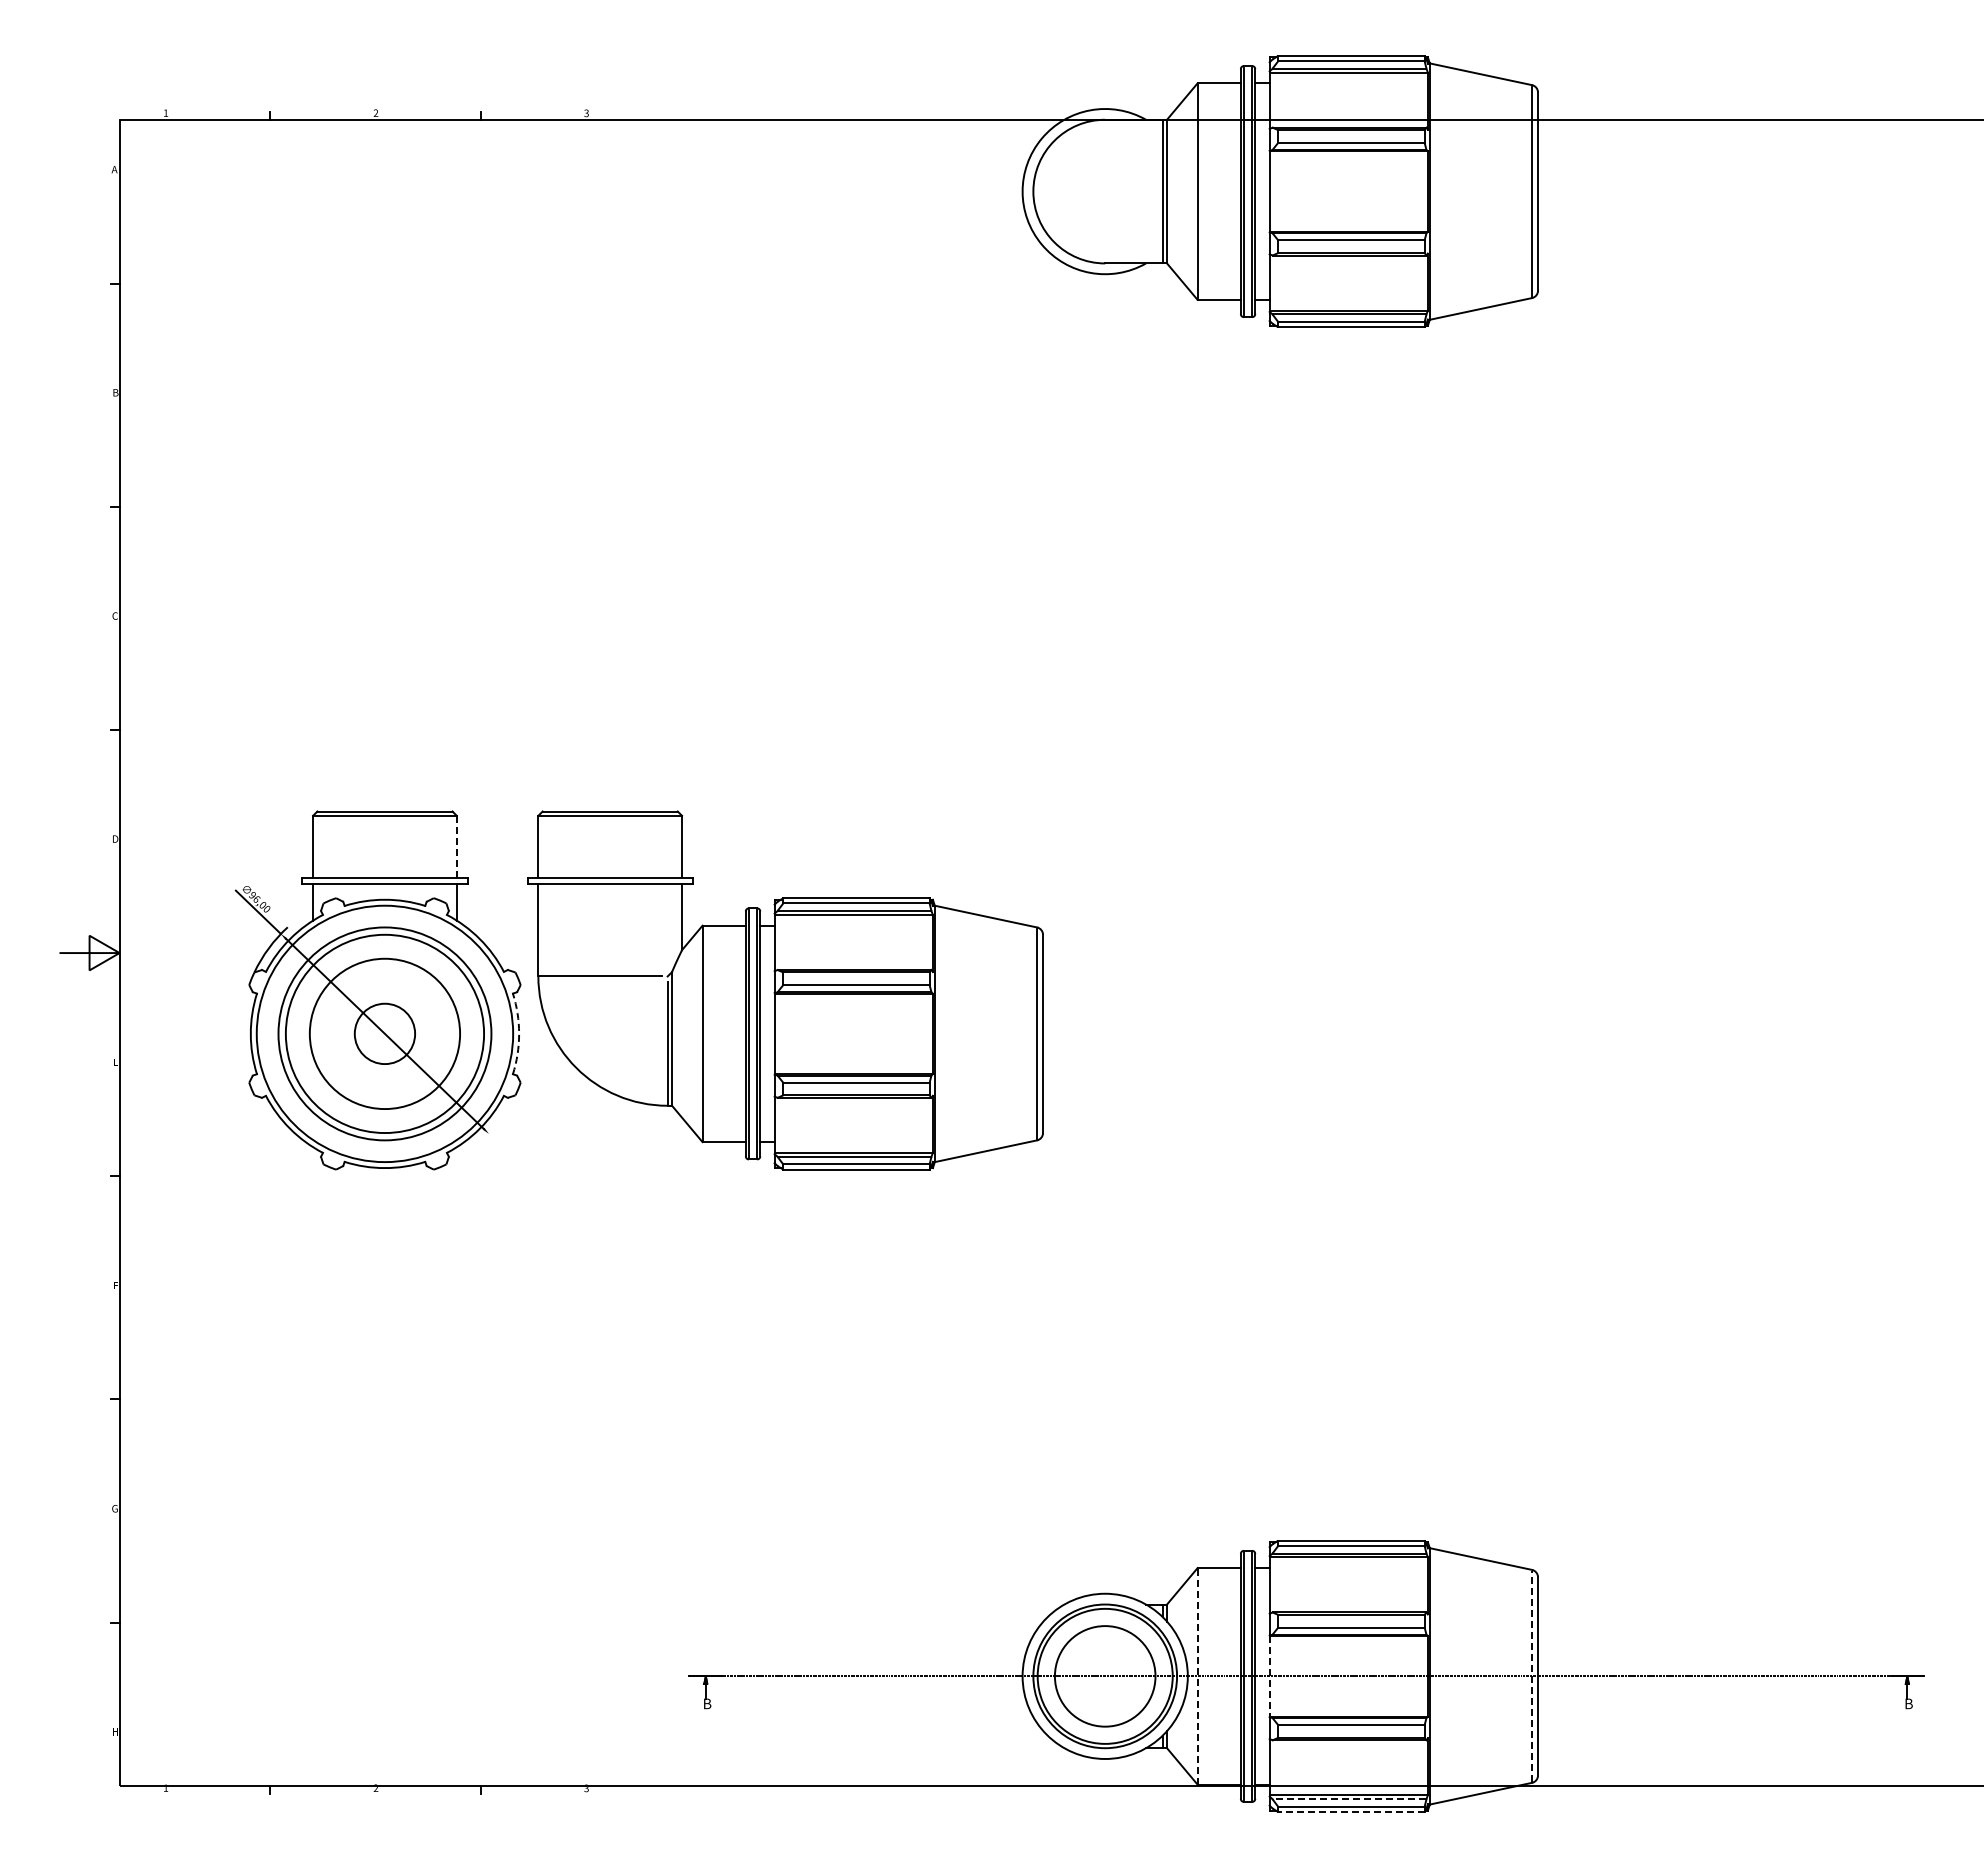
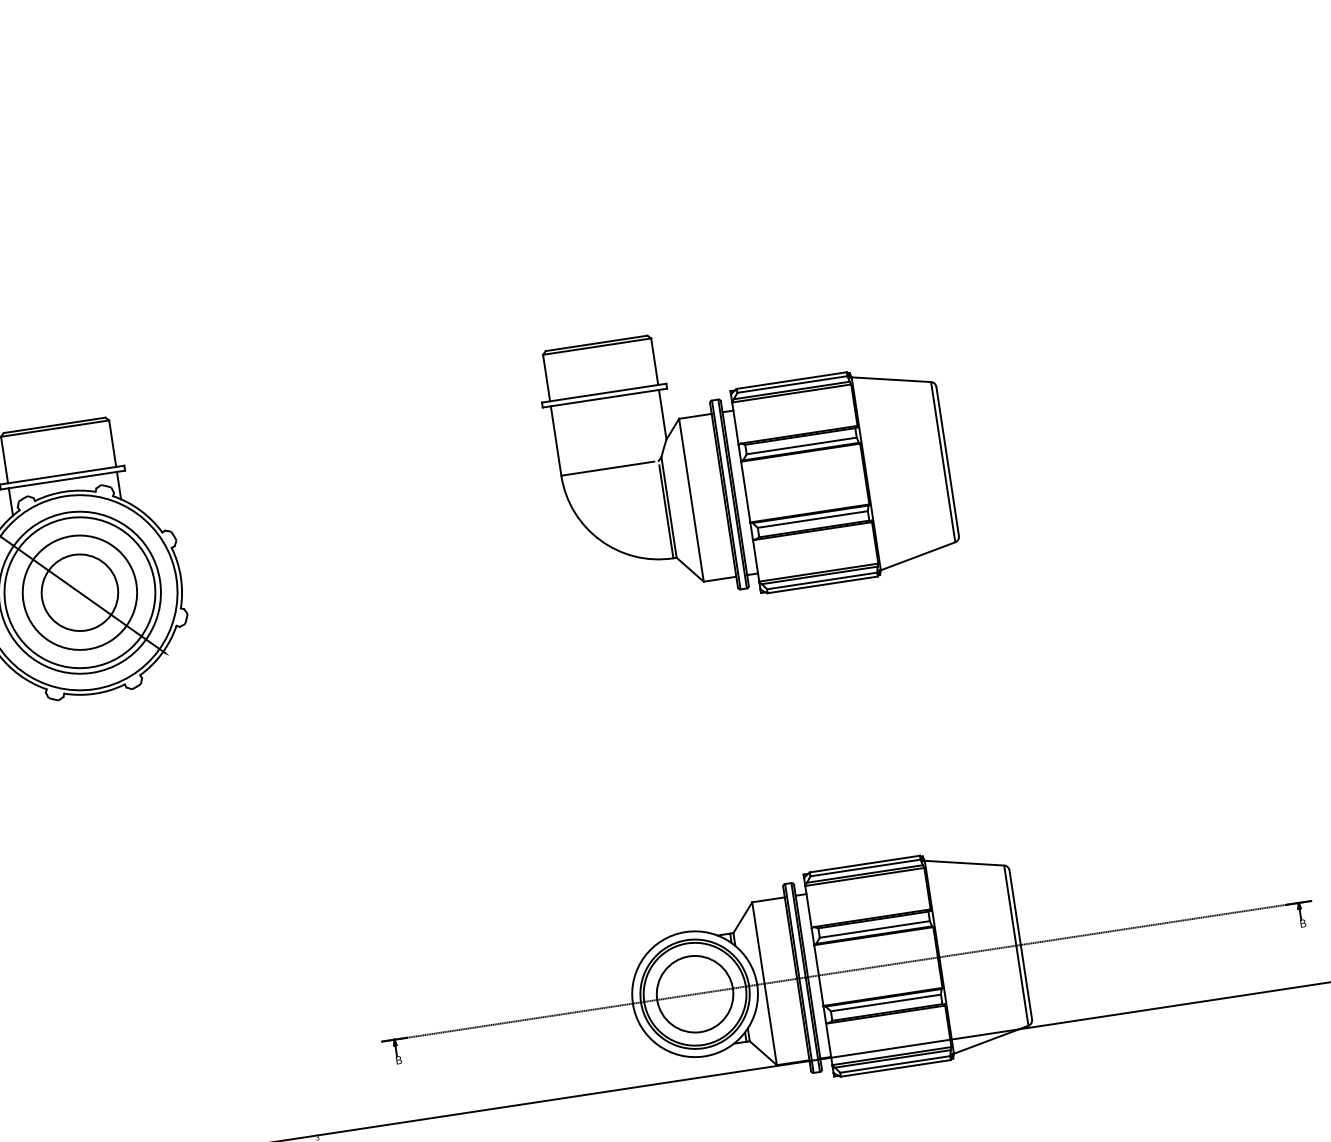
line: (456, 846) -> (112, 443), dashed -> solid
part: (785, 990) -> (748, 458), moved
circle: (384, 1033) -> (79, 592), size x1.67
arc: (519, 1033) -> (181, 577), dashed -> solid
line: (1197, 1675) -> (764, 983), dashed -> solid
line: (1532, 1675) -> (1016, 944), dashed -> solid
line: (1269, 1676) -> (818, 975), dashed -> solid
line: (1349, 1799) -> (892, 1059), dashed -> solid
line: (1350, 1812) -> (895, 1068), dashed -> solid

